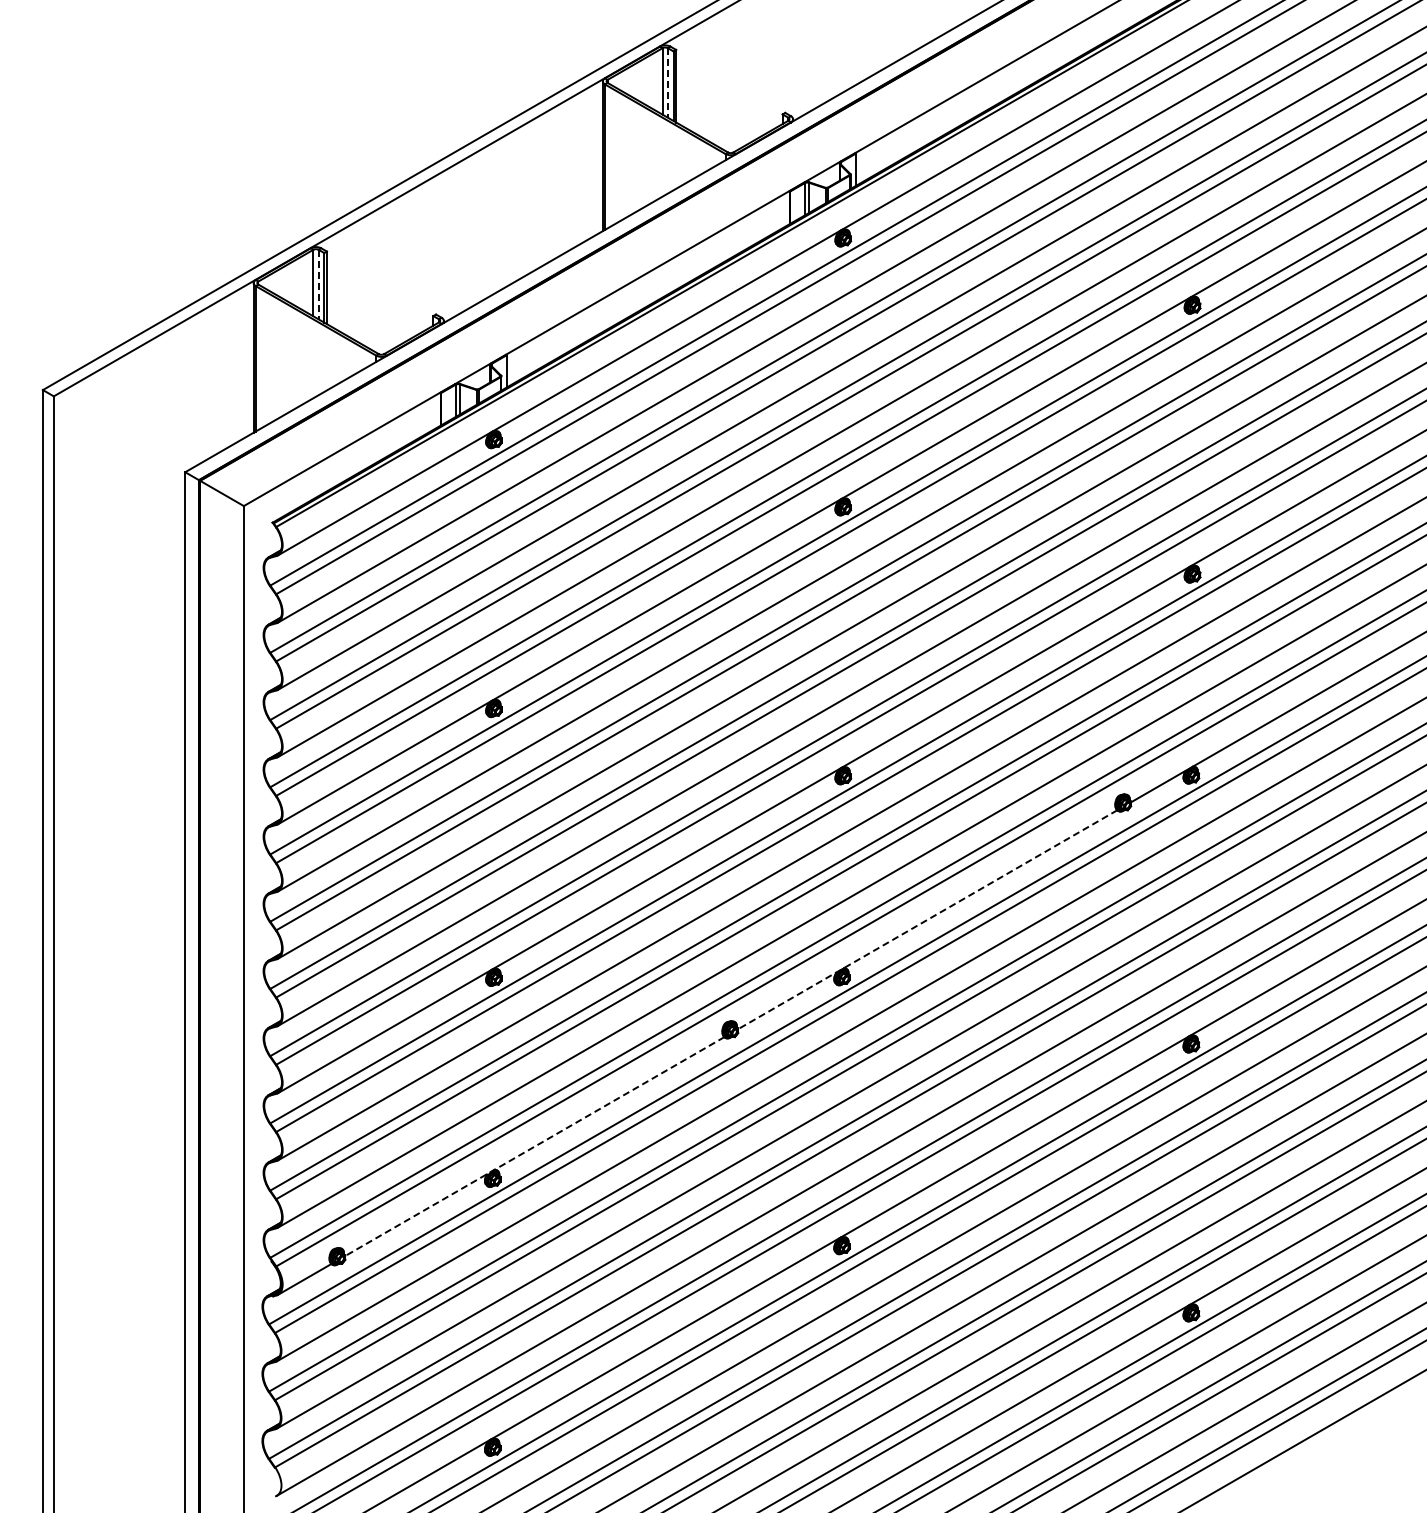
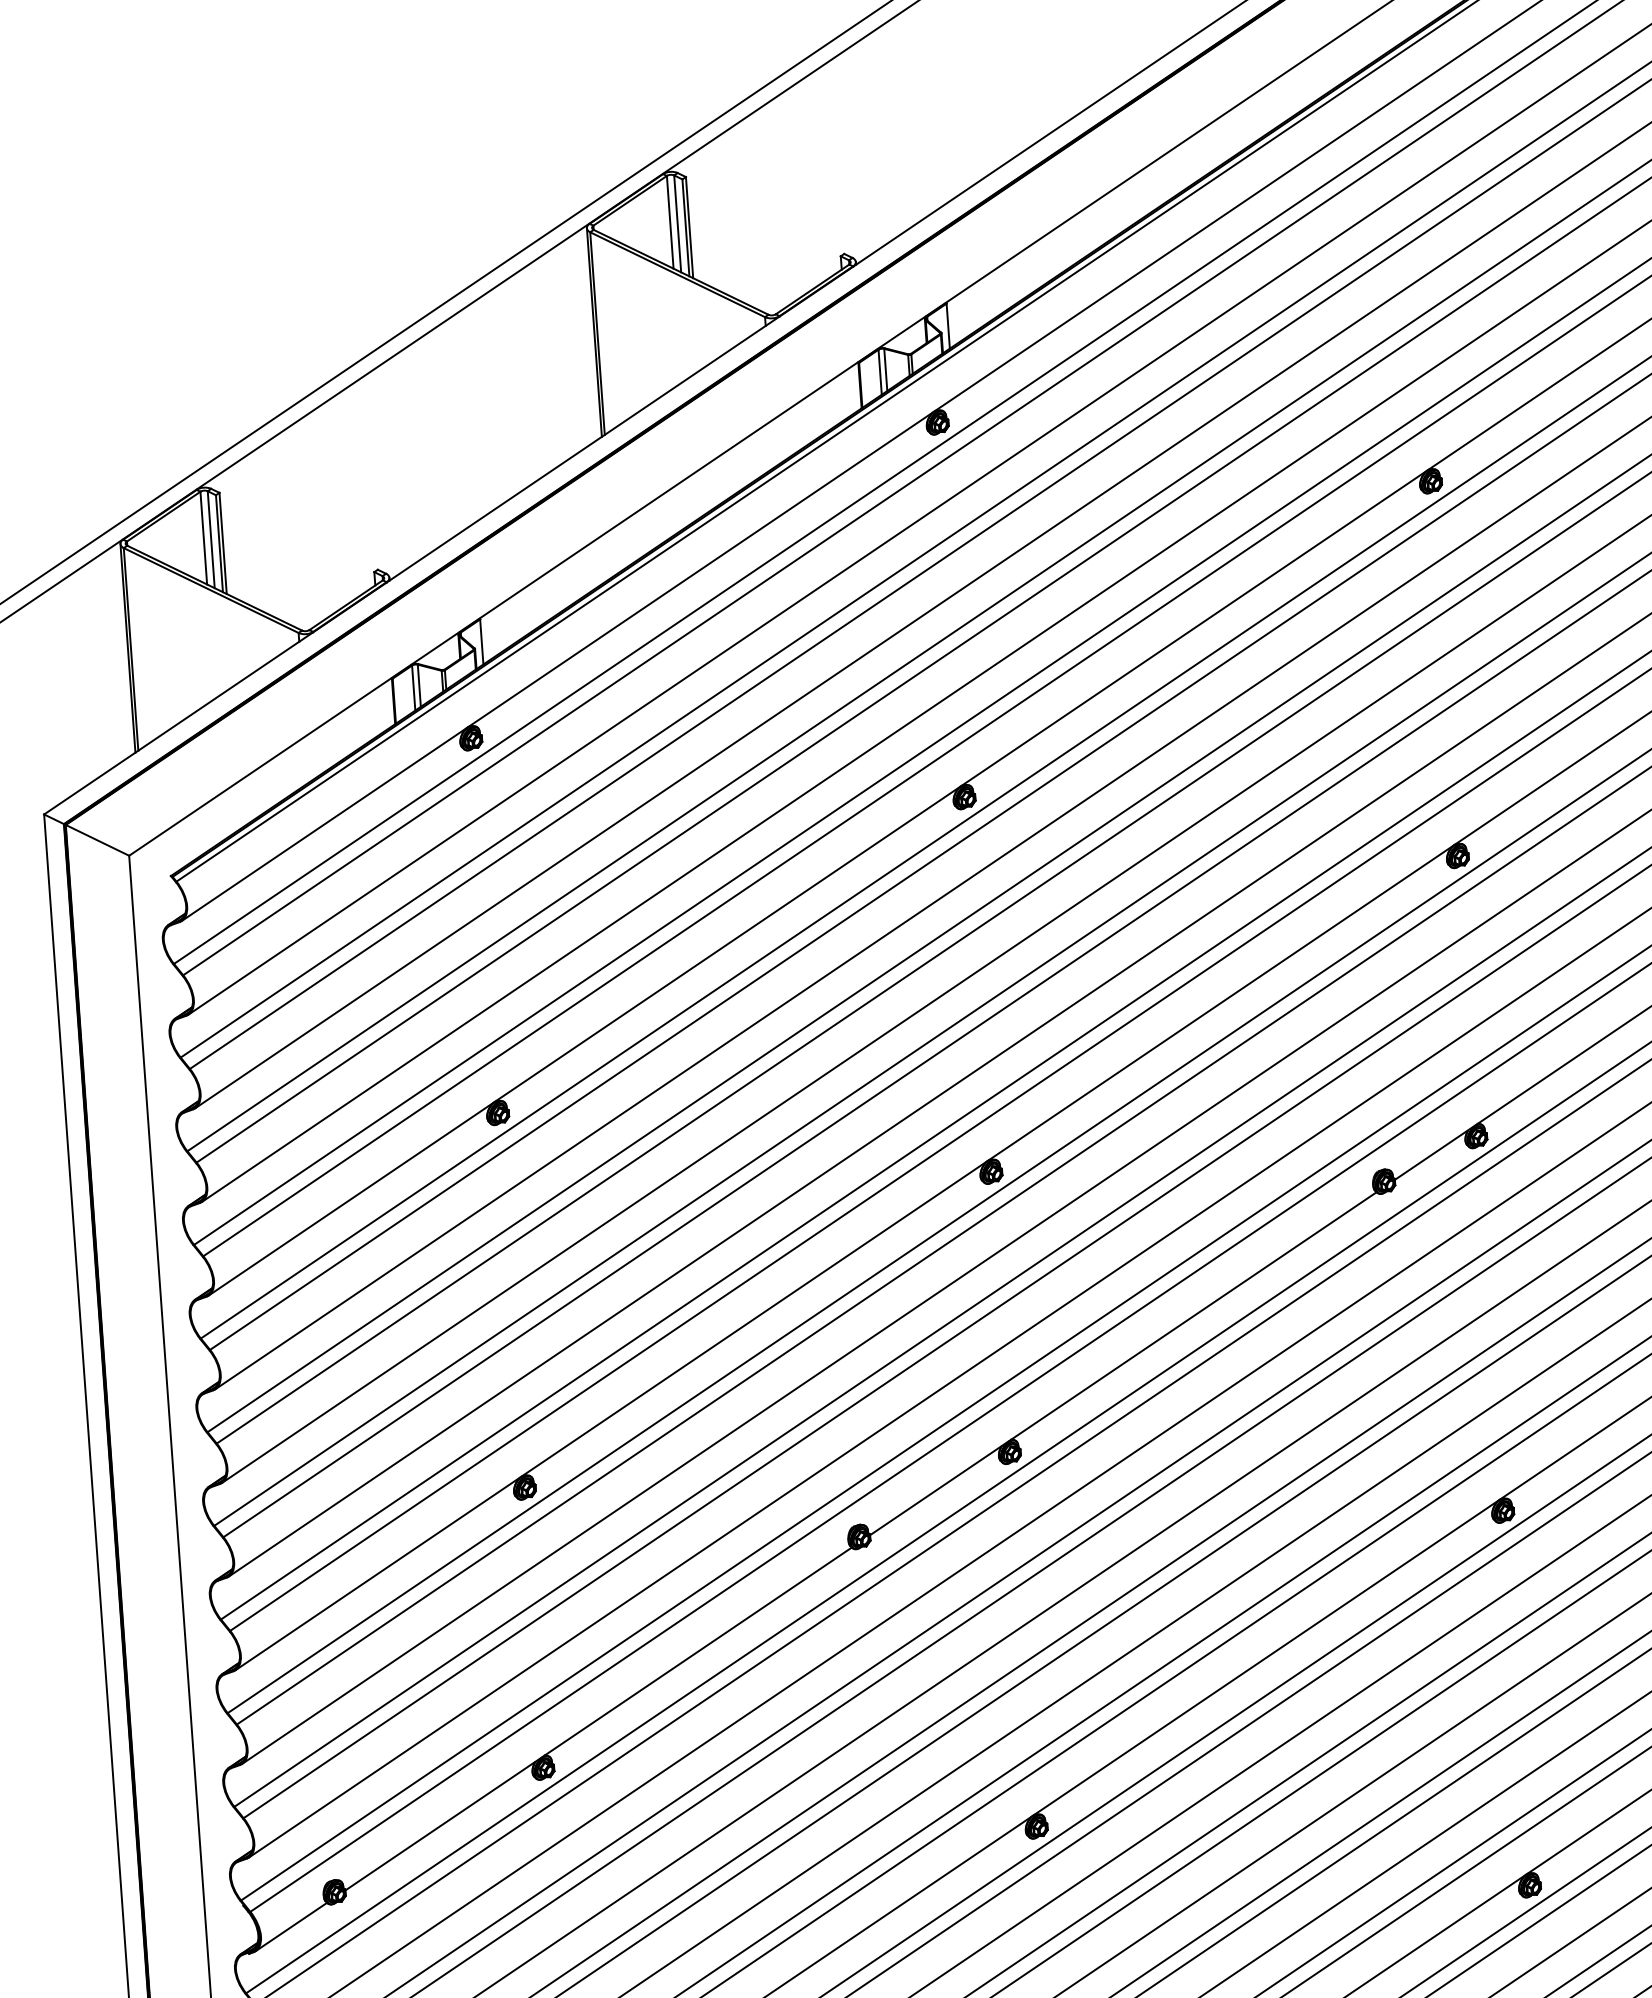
line: (667, 82) -> (677, 223), dashed -> solid
line: (318, 284) -> (211, 539), dashed -> solid
line: (927, 919) -> (1122, 1363), dashed -> solid
line: (534, 1146) -> (598, 1718), dashed -> solid

